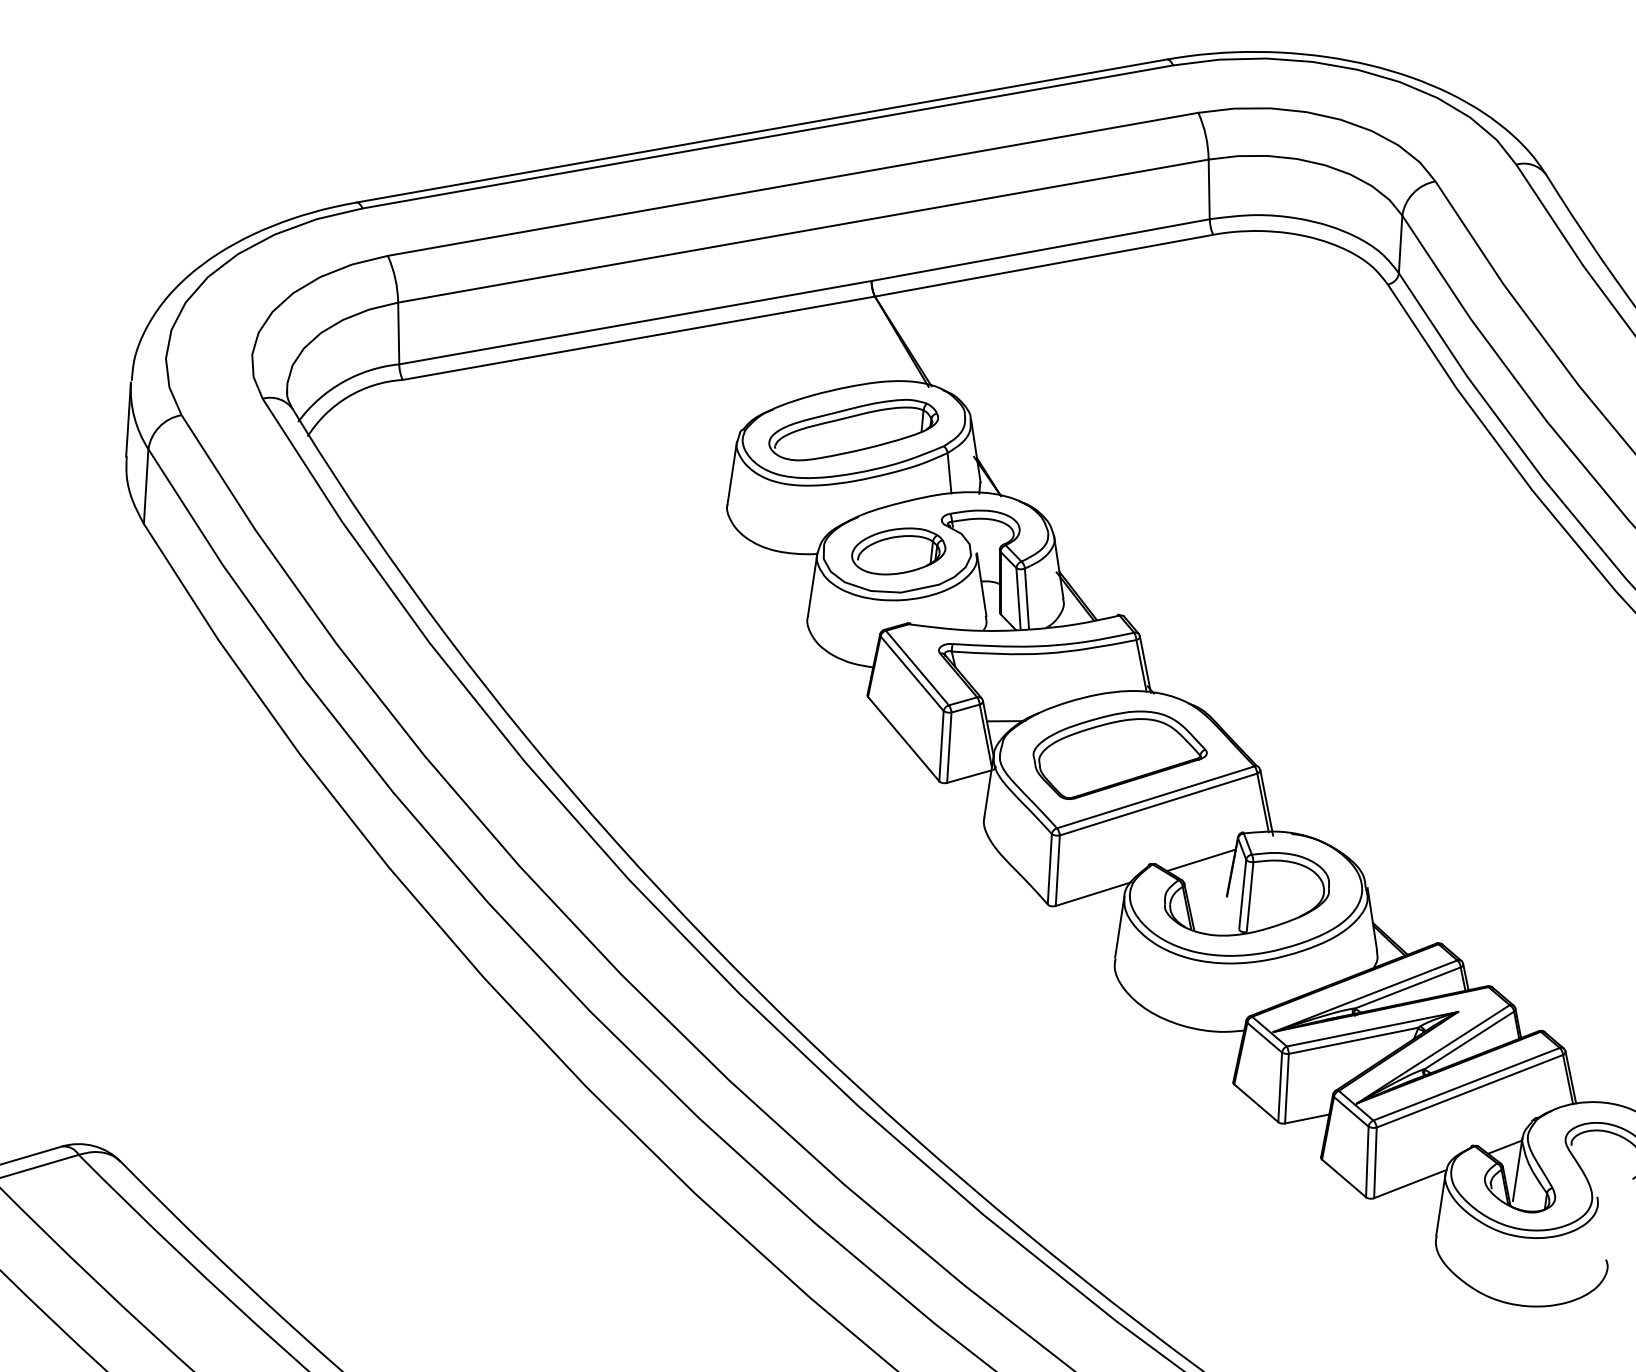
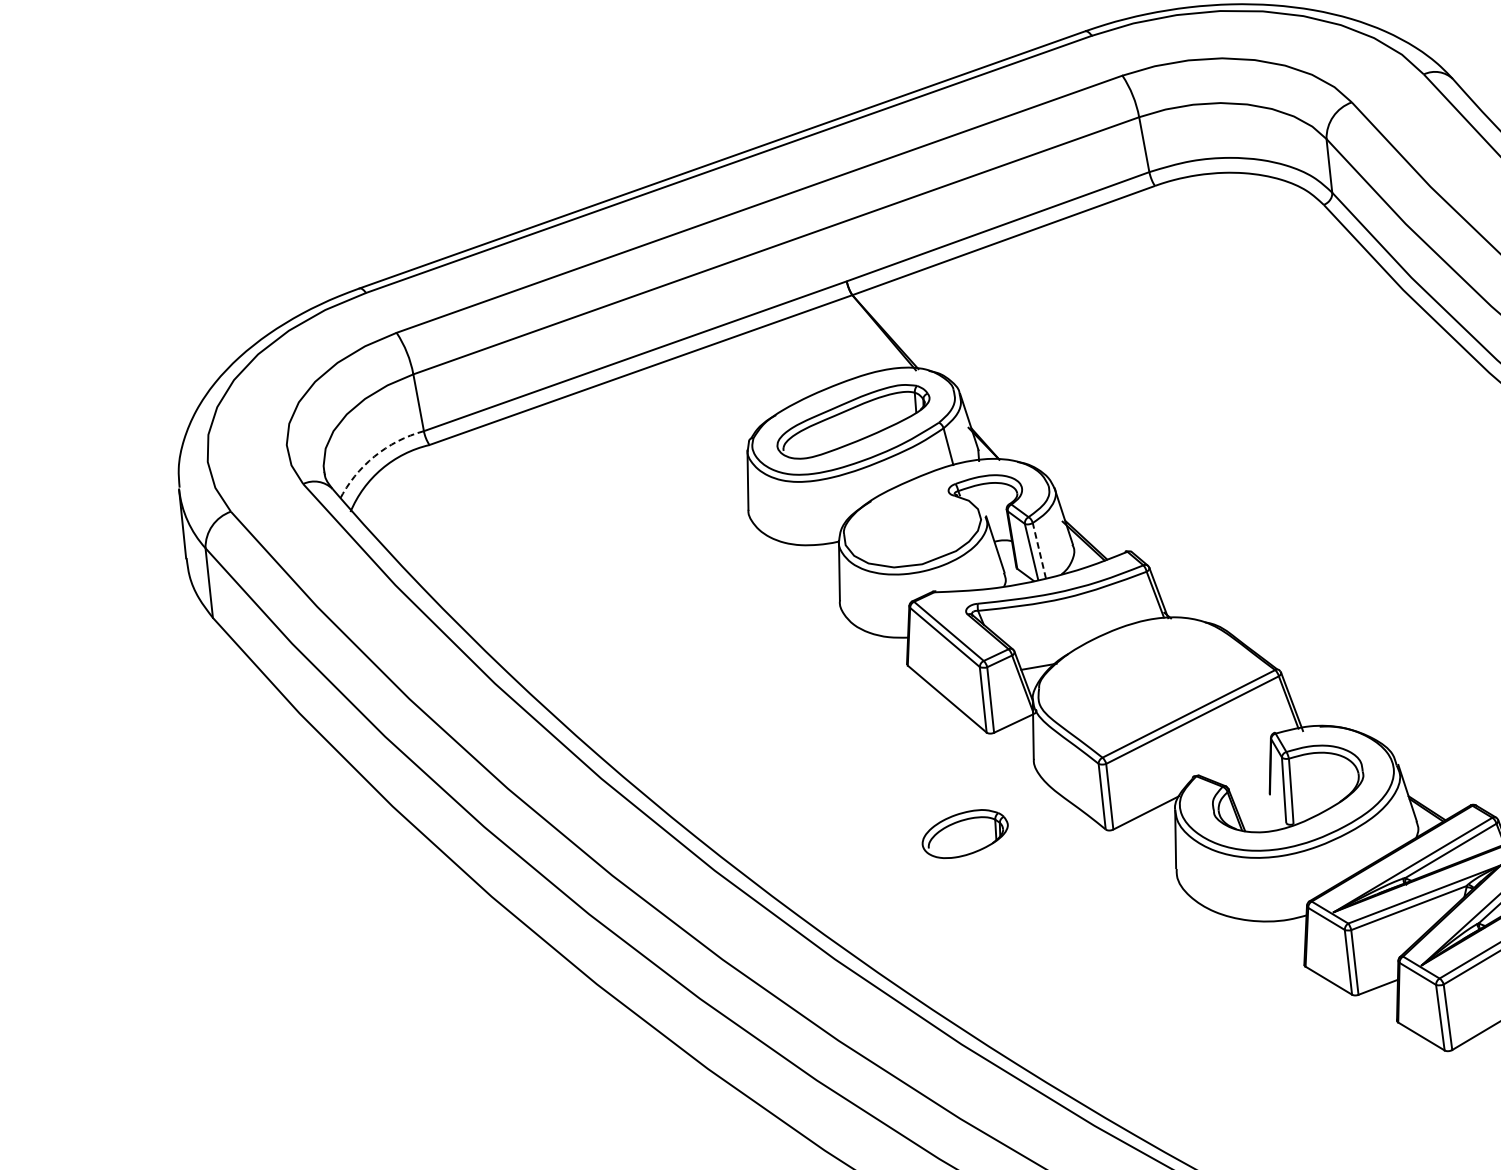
arc: (342, 382) -> (374, 456), solid -> dashed
part: (898, 551) -> (964, 834), moved
line: (1026, 598) -> (1038, 550), solid -> dashed
part: (1119, 754) -> (1148, 679), removed
line: (1201, 860) -> (1240, 765), removed

